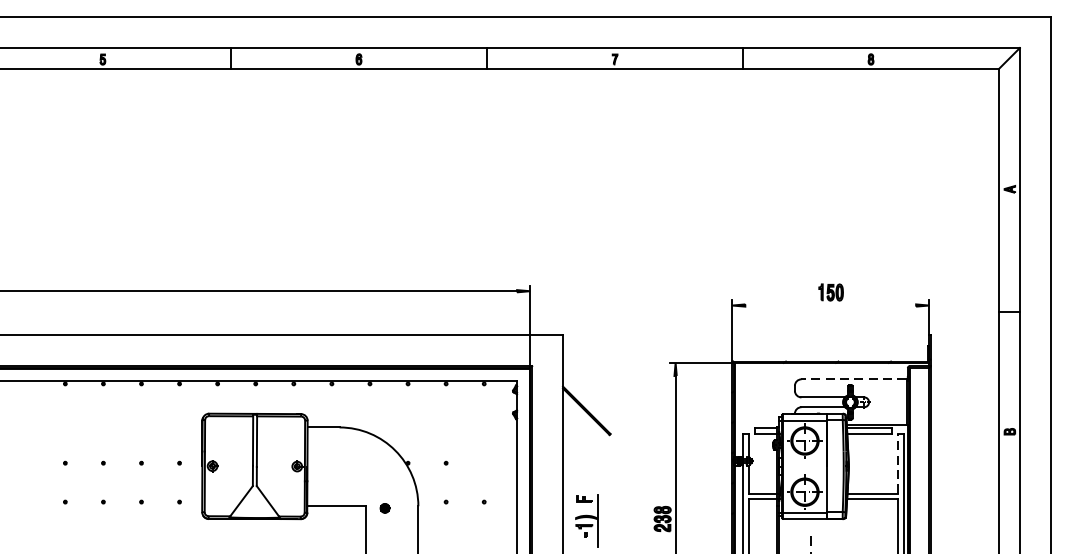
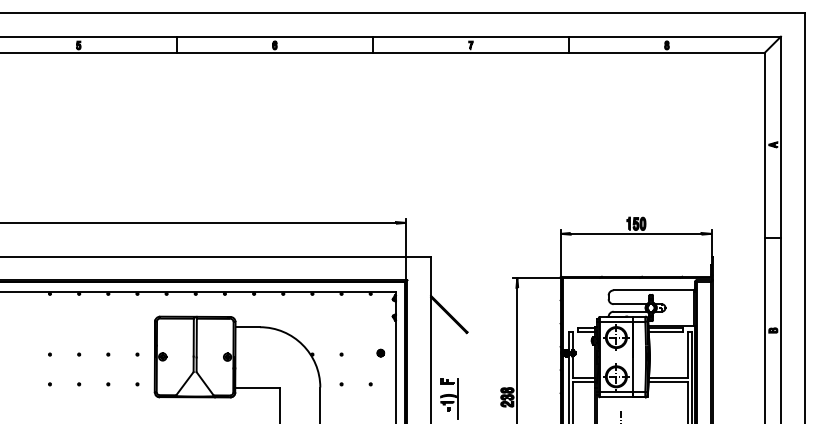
line: (829, 305) -> (635, 233), added
line: (853, 379) -> (653, 290), dashed -> solid
line: (897, 463) -> (687, 354), dashed -> solid
part: (384, 507) -> (380, 352), moved

